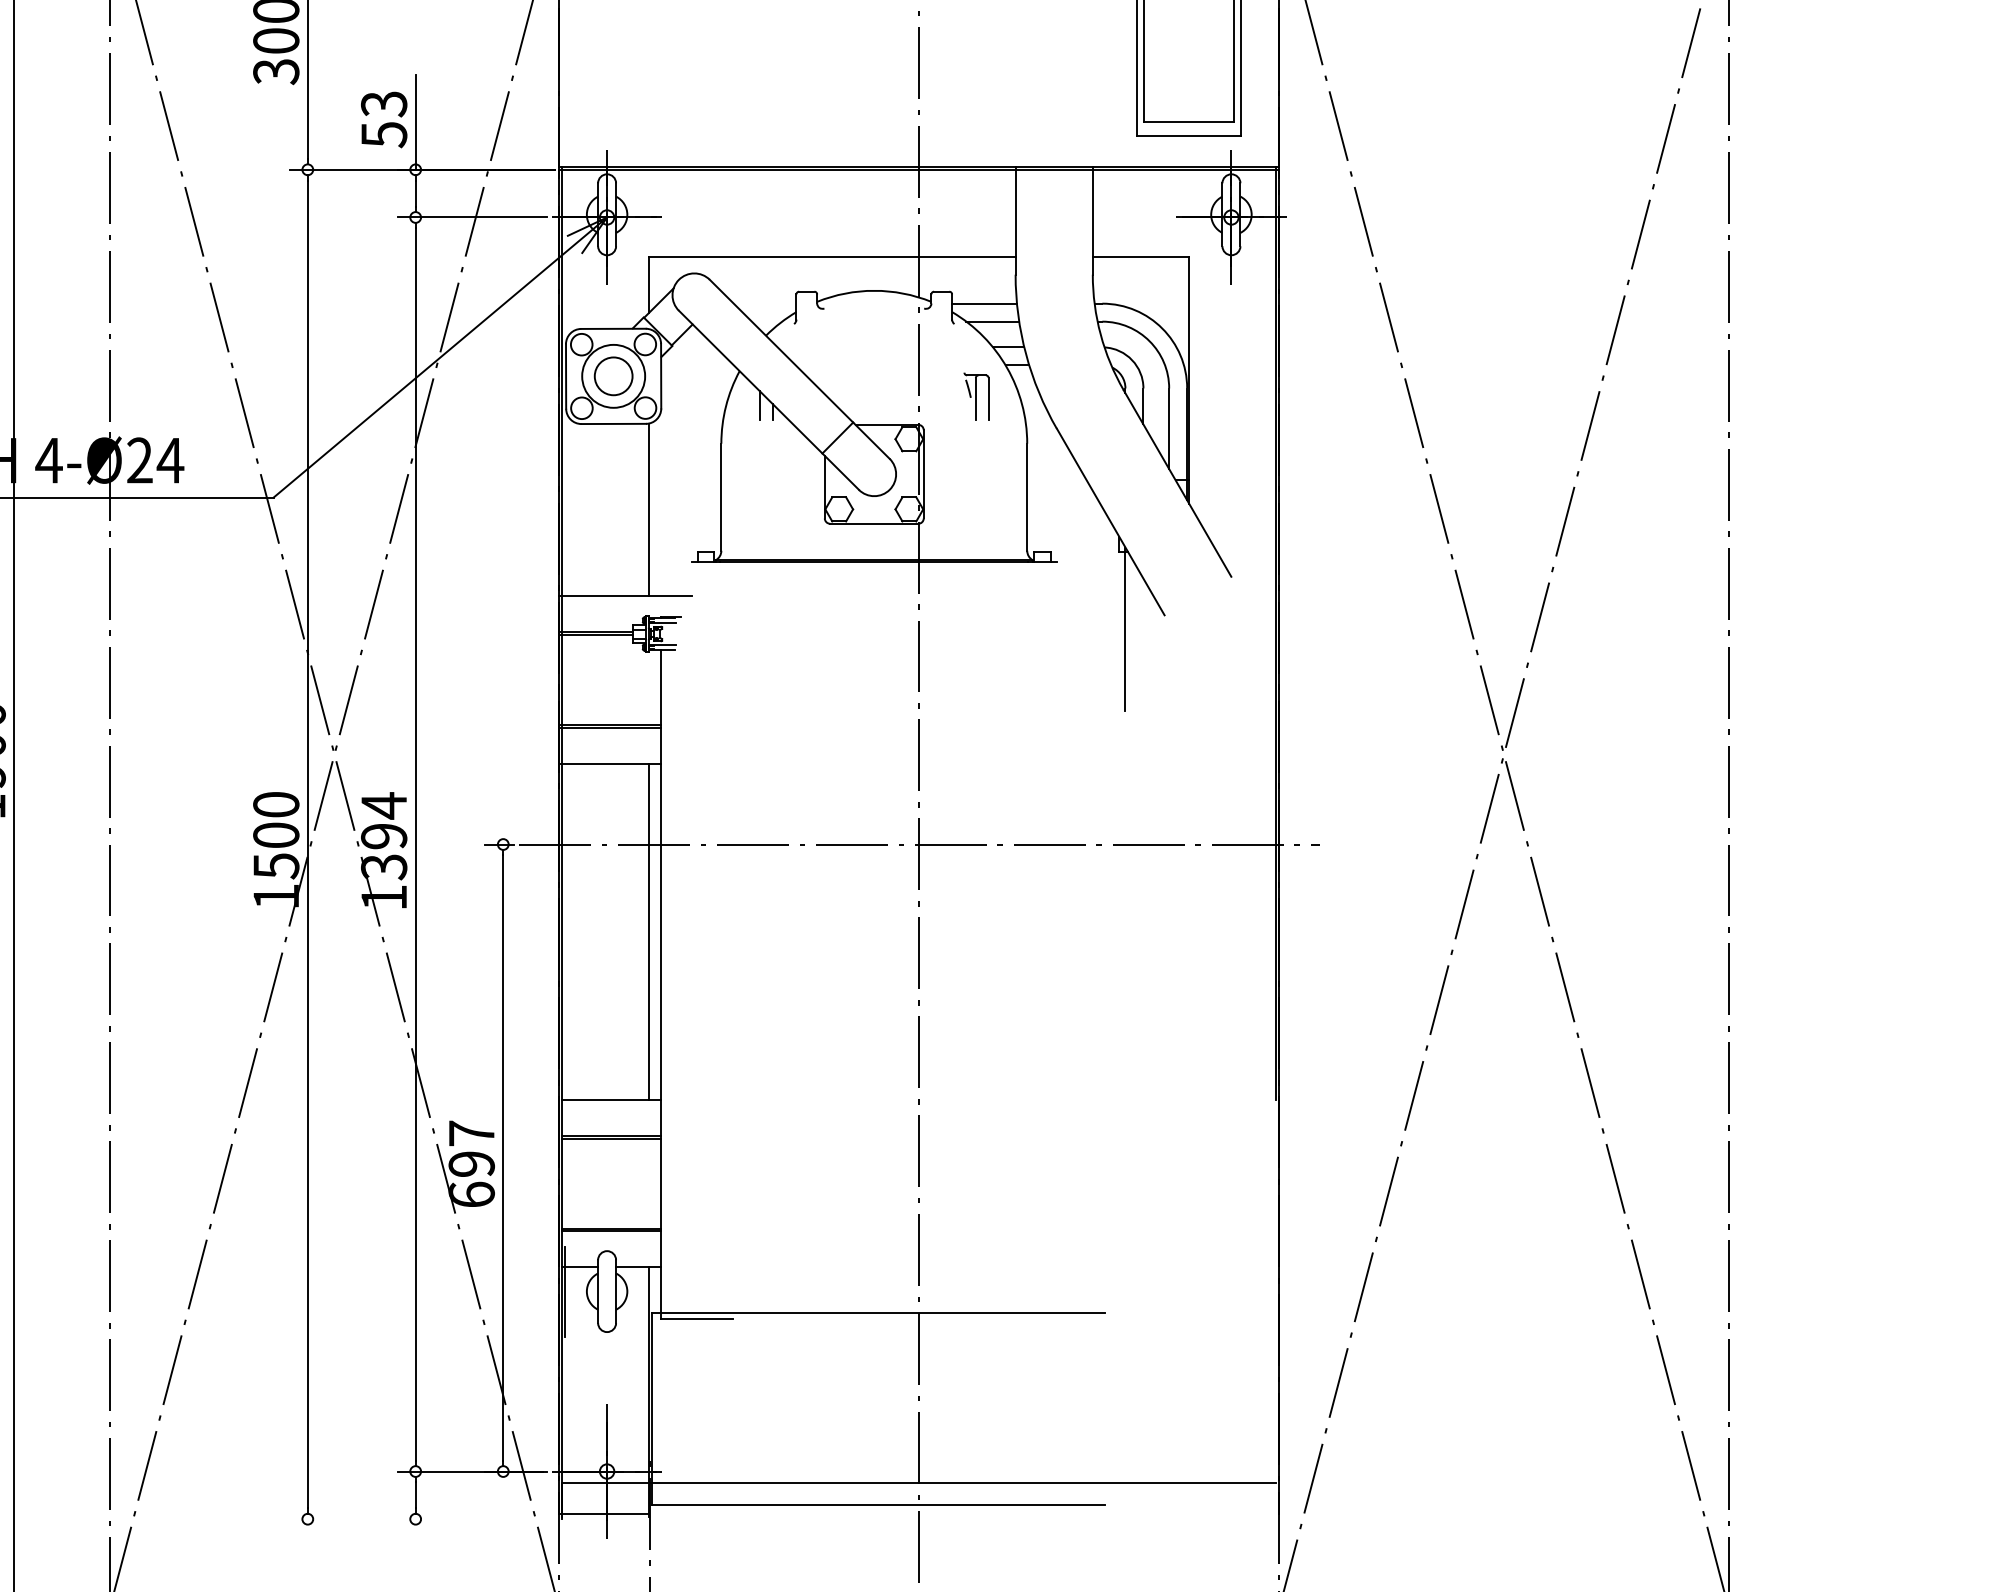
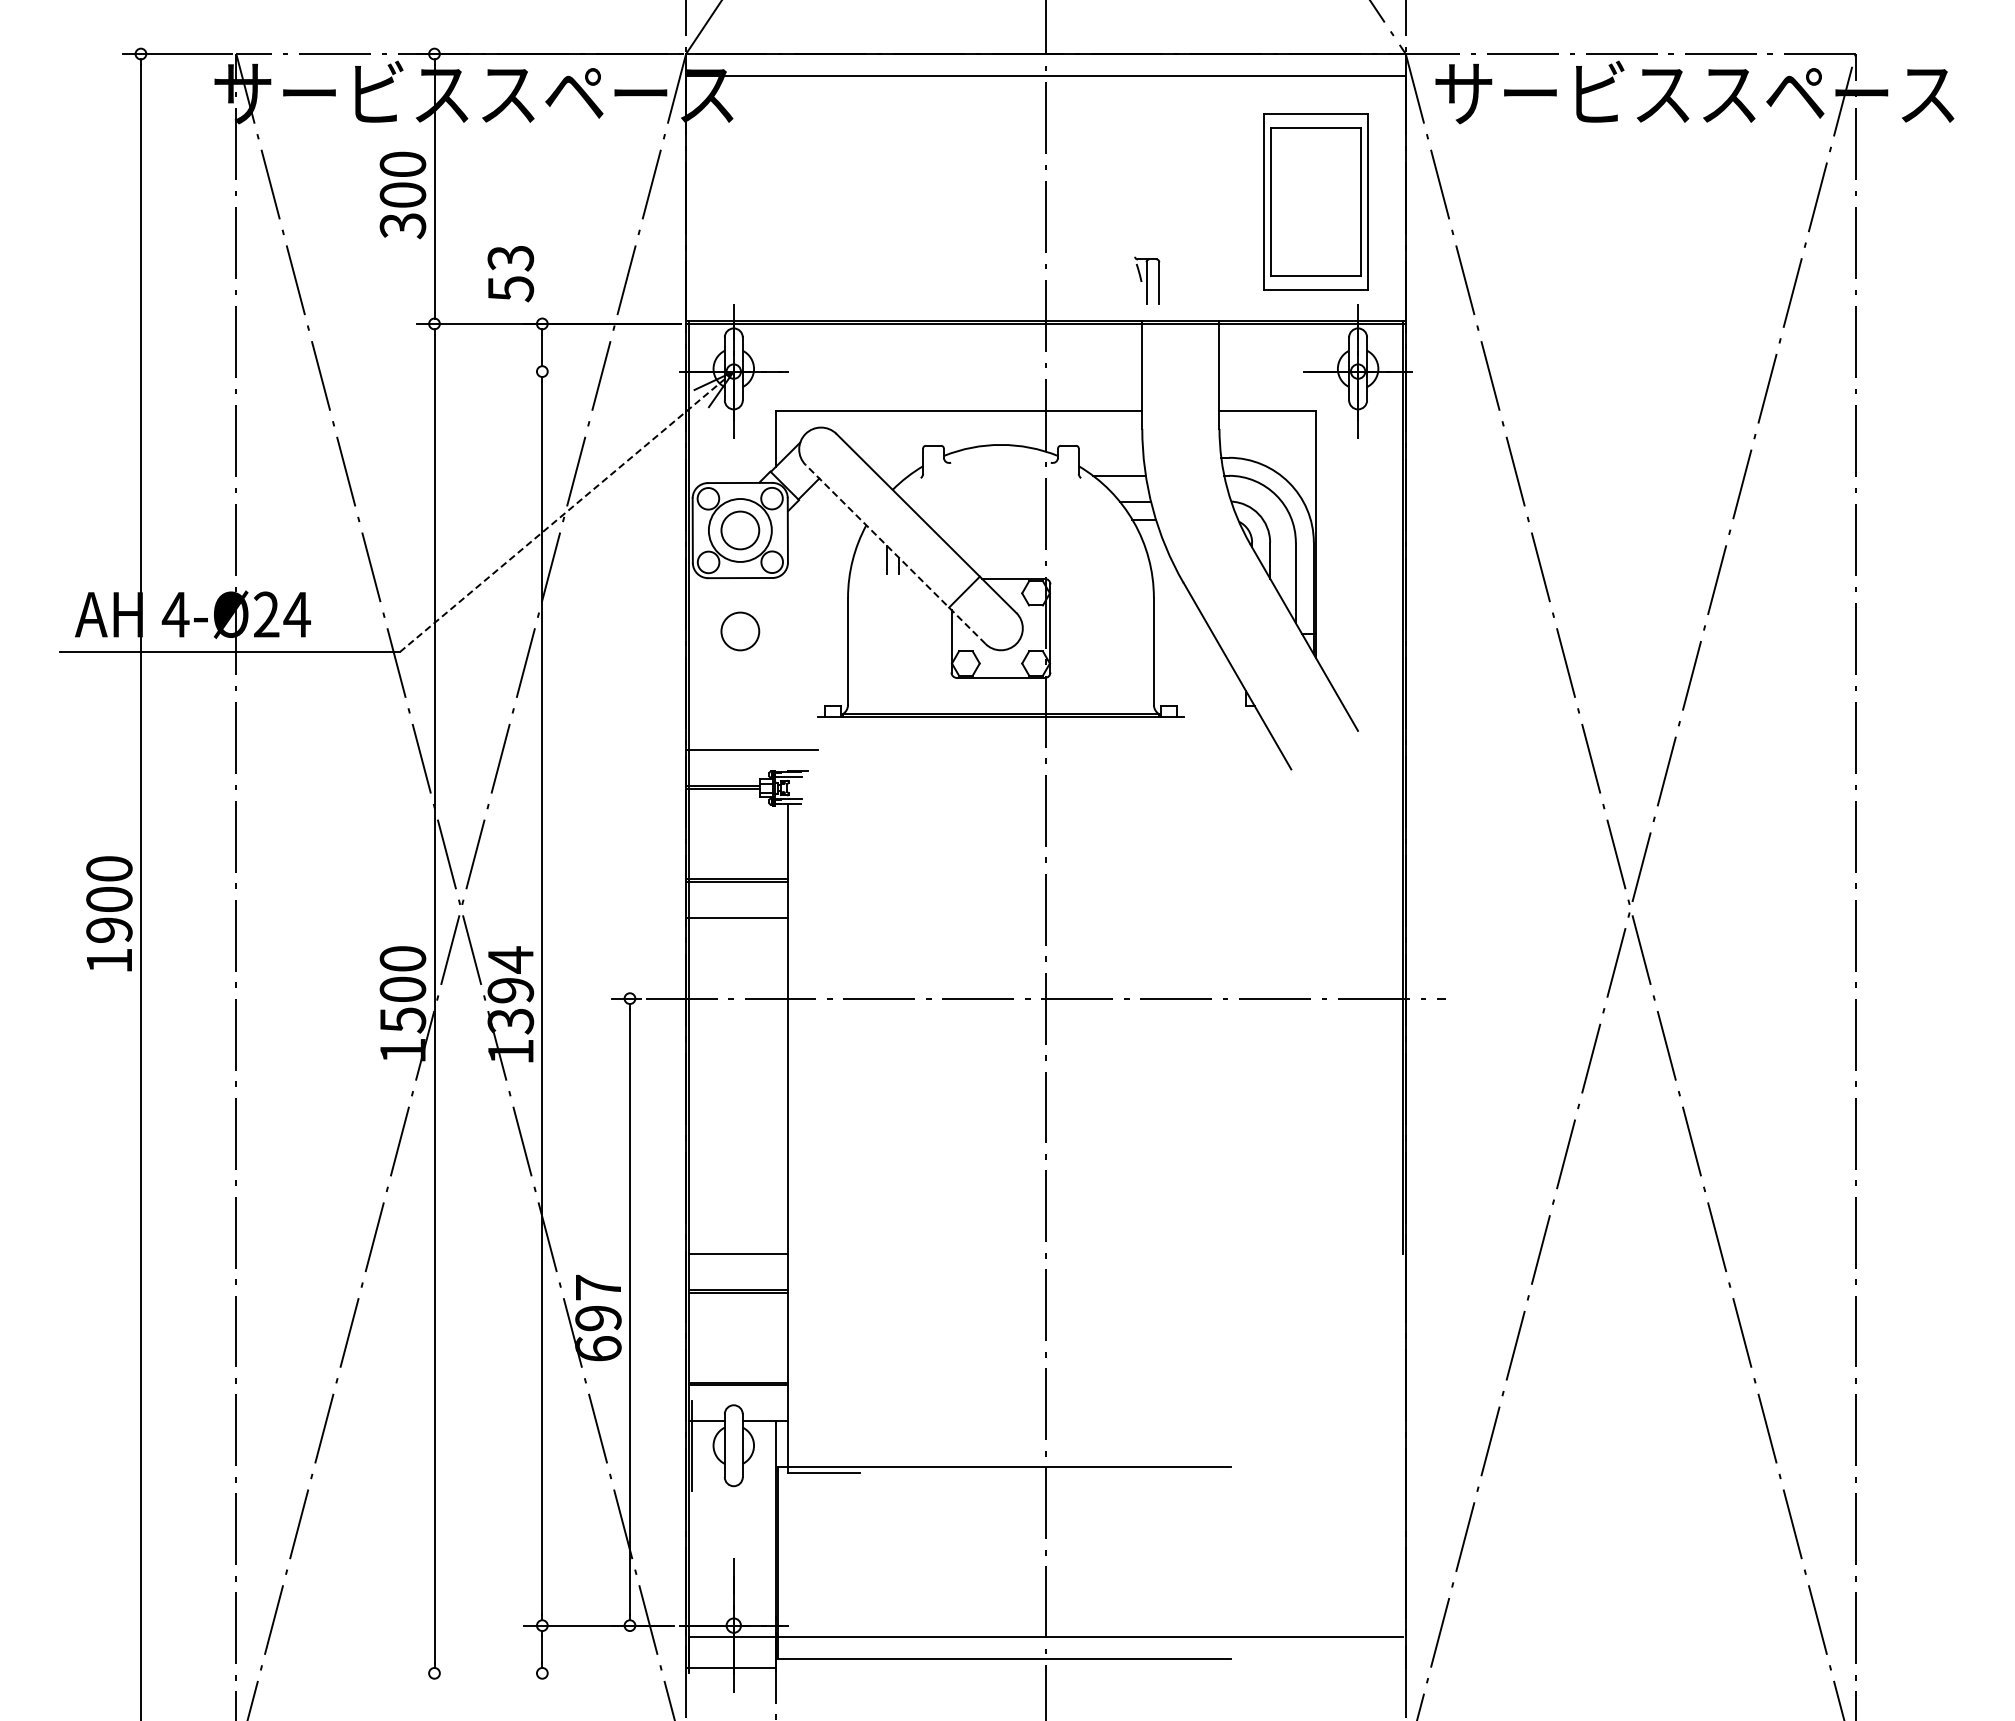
line: (415, 122) -> (542, 276), removed
line: (472, 217) -> (599, 371), removed
line: (983, 303) -> (1110, 457), removed
line: (440, 357) -> (567, 511), solid -> dashed
part: (976, 396) -> (1147, 280), moved
line: (768, 400) -> (895, 554), solid -> dashed
circle: (613, 477) -> (740, 631), added
line: (649, 509) -> (776, 663), removed
line: (1125, 629) -> (1252, 783), removed
line: (649, 931) -> (776, 1085), removed

